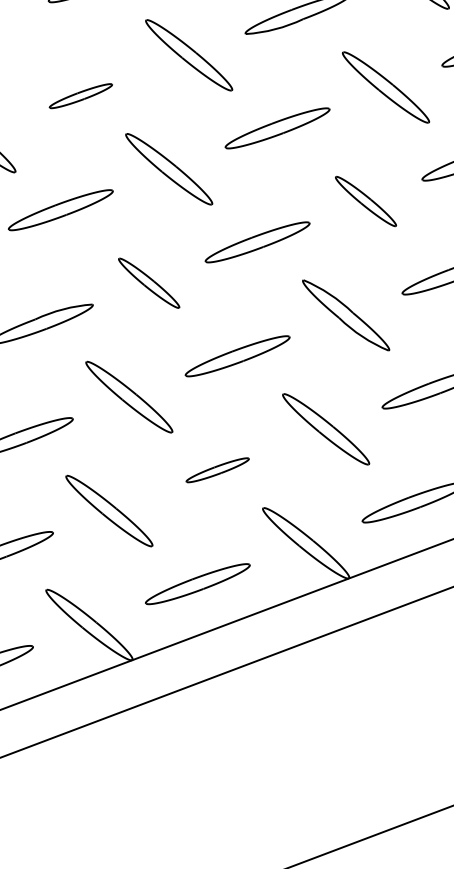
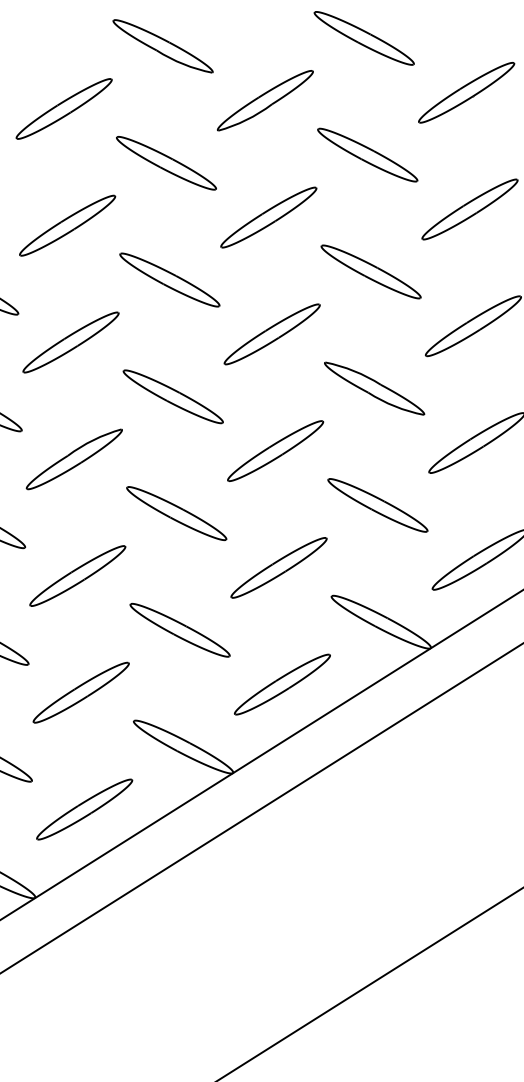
part: (80, 95) -> (67, 225), size x1.67
part: (365, 200) -> (370, 271), size x1.43
part: (148, 282) -> (172, 396), size x1.43
part: (217, 469) -> (278, 567), size x1.67

